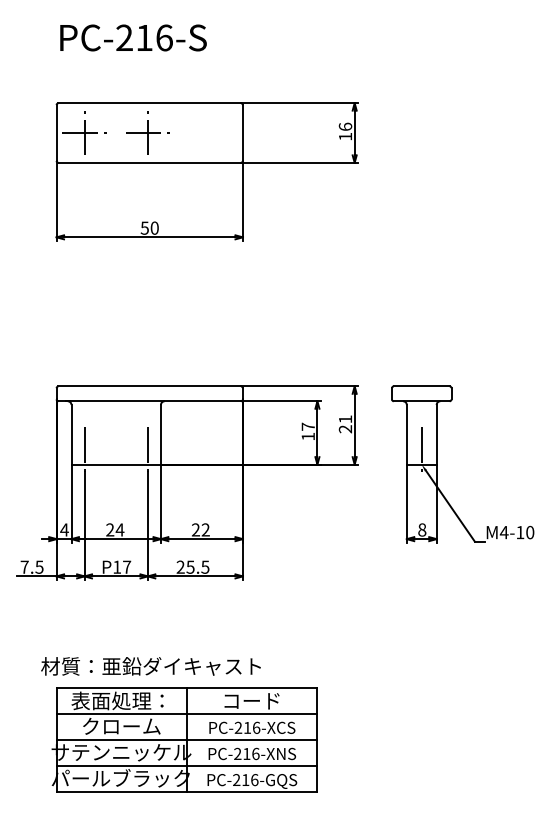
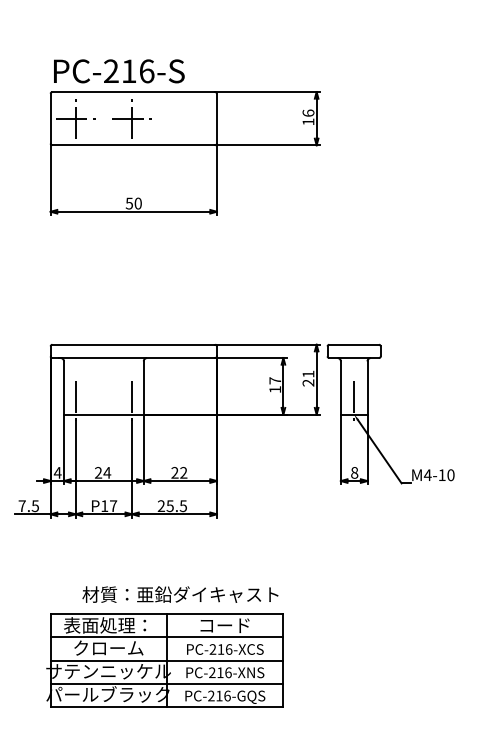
text: (133, 37) -> (119, 70), moved
part: (437, 464) -> (368, 414), moved
text: (150, 666) -> (179, 594), moved

